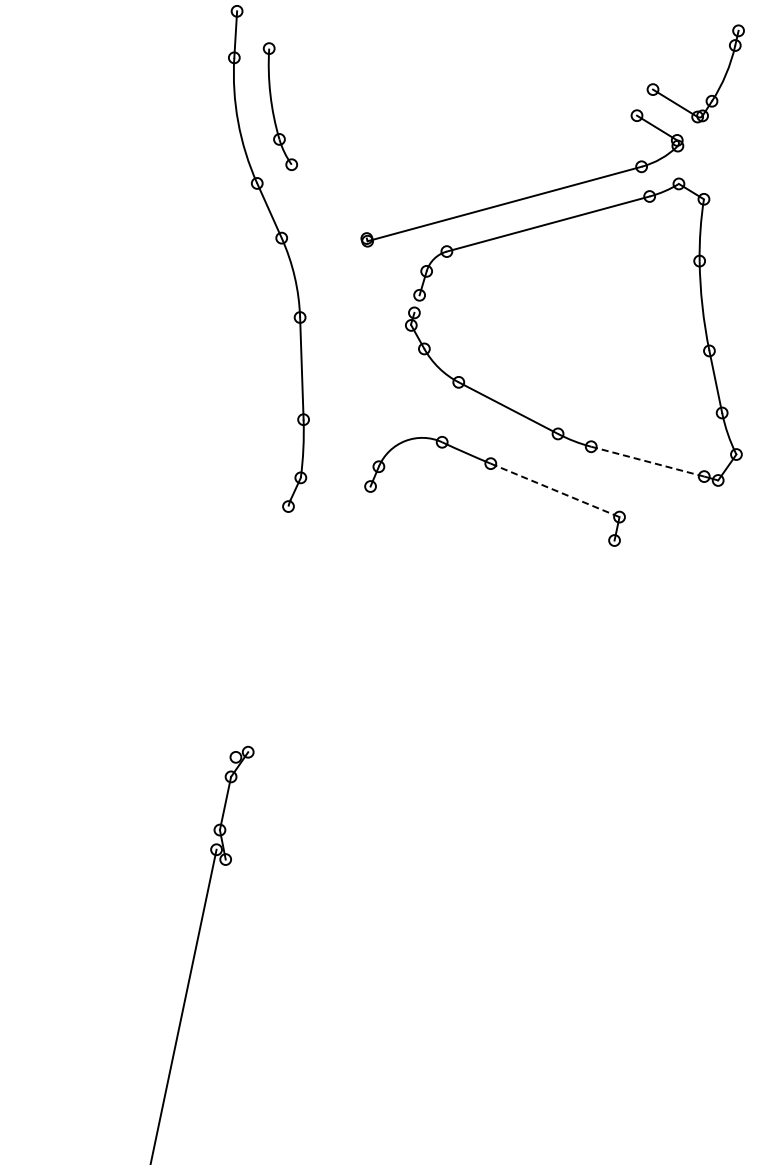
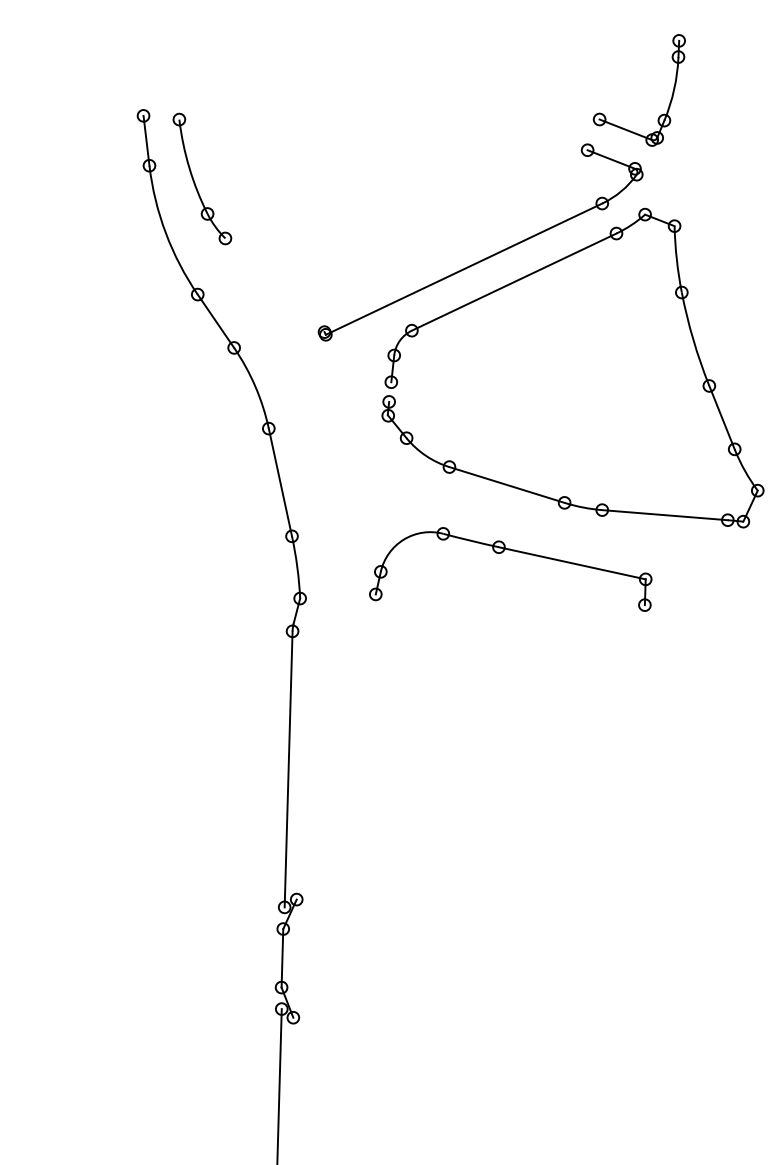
part: (273, 107) -> (195, 181), moved
line: (647, 461) -> (664, 515), dashed -> solid
line: (555, 490) -> (572, 563), dashed -> solid
line: (261, 631) -> (287, 769), added

